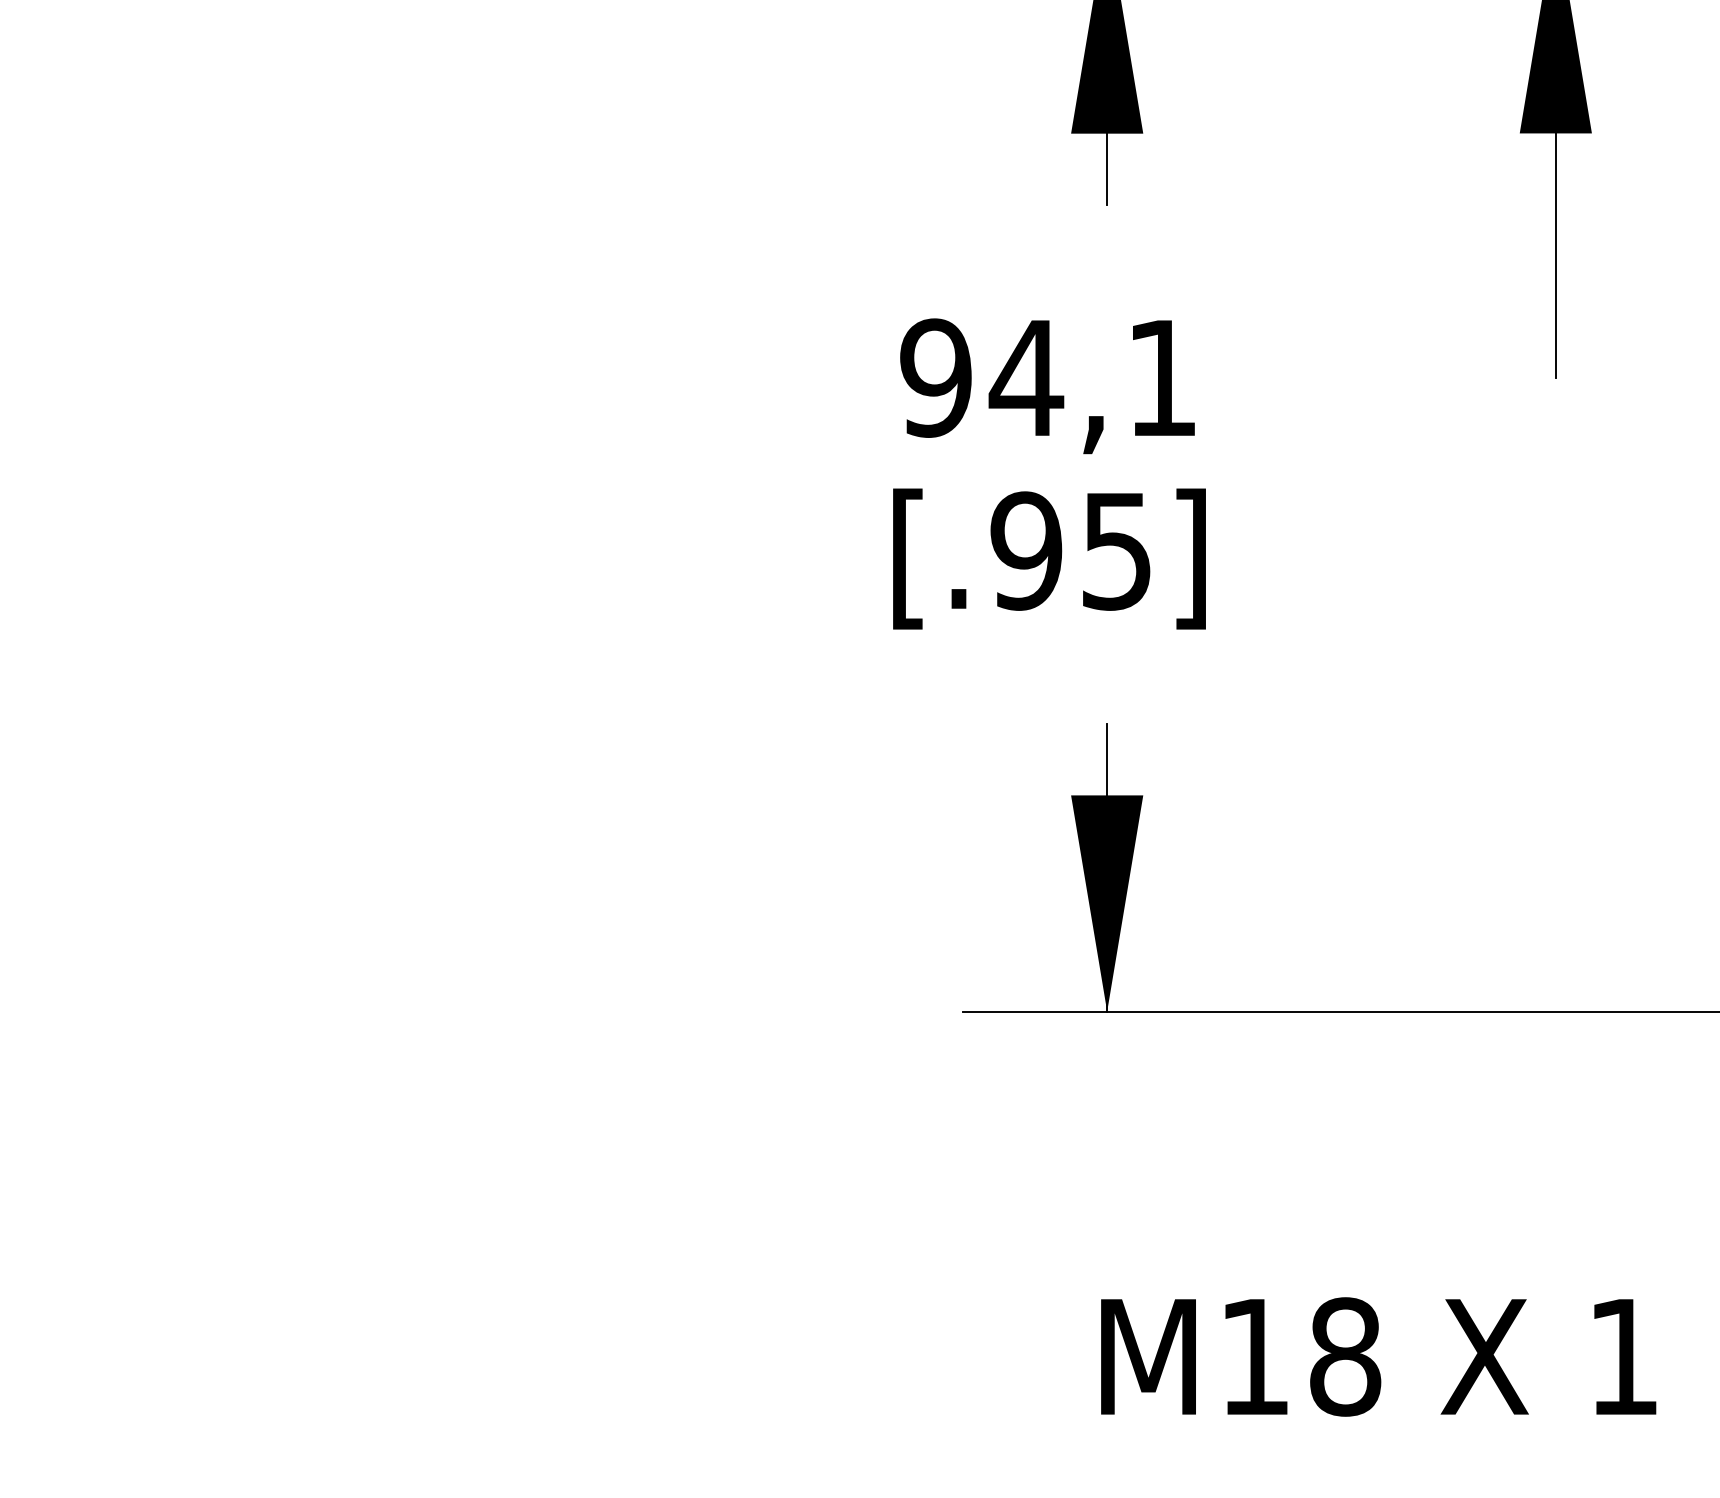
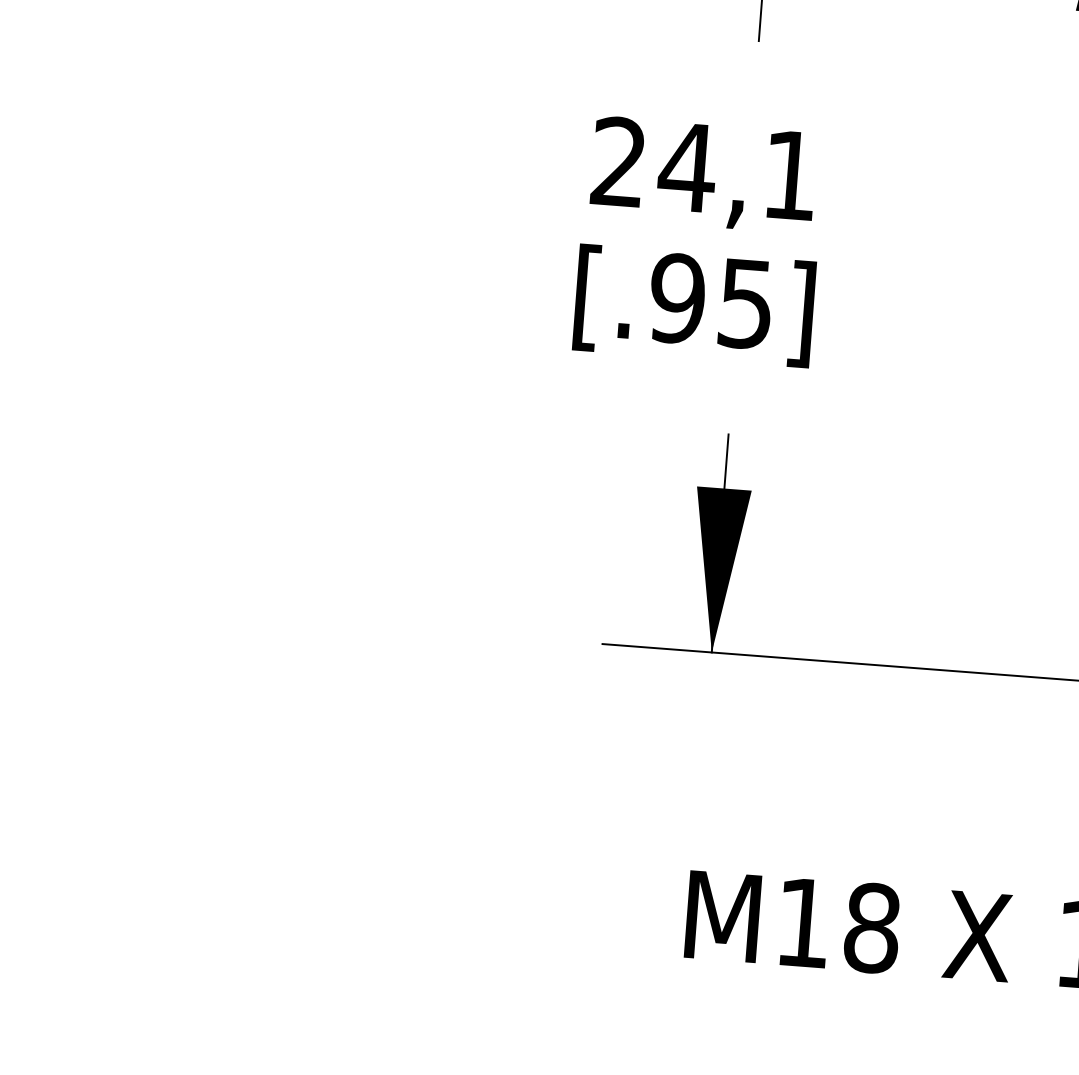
text: (935, 377) -> (618, 161), 94,1 -> 24,1

